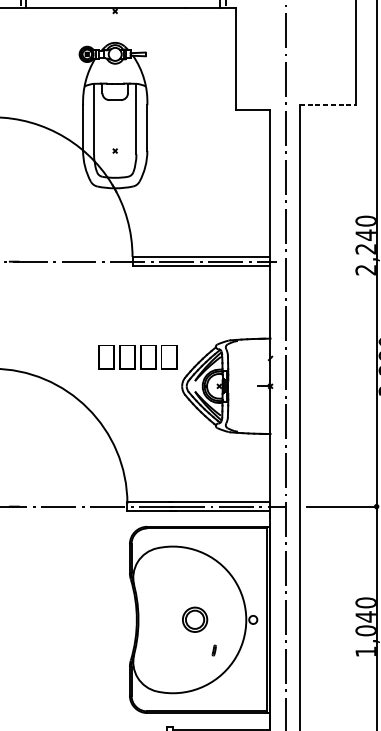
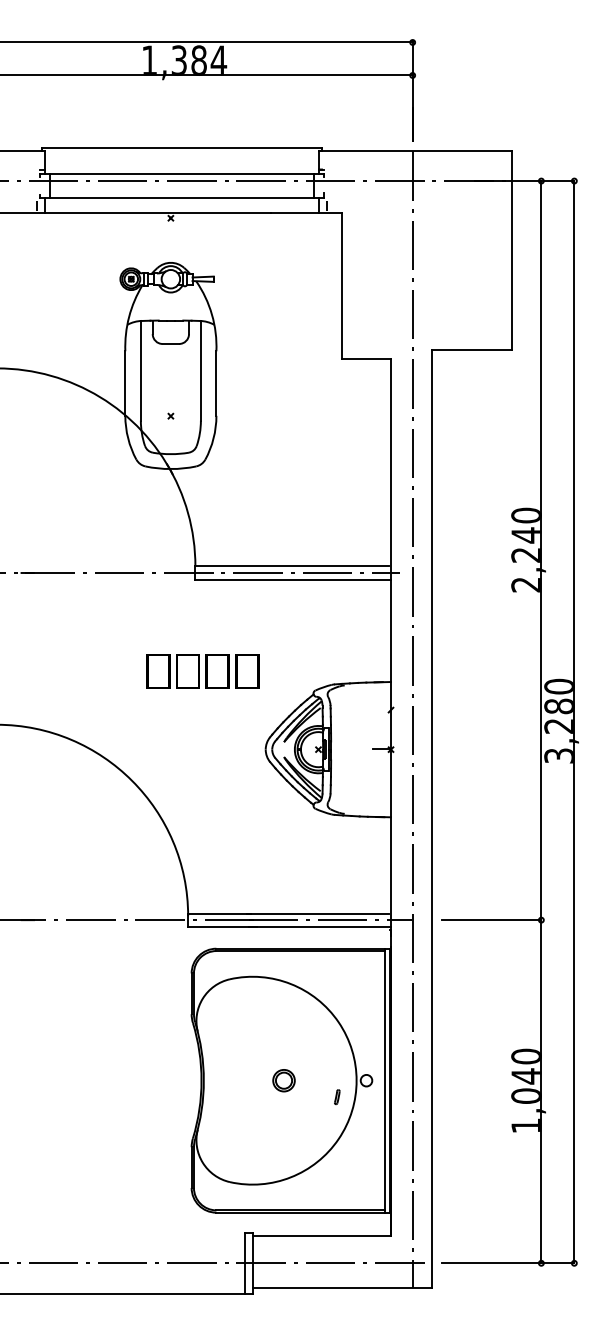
line: (328, 104) -> (472, 350), dashed -> solid
text: (137, 357) -> (202, 671), moved
part: (194, 619) -> (283, 1080), size x0.62
part: (214, 650) -> (337, 1097), moved

